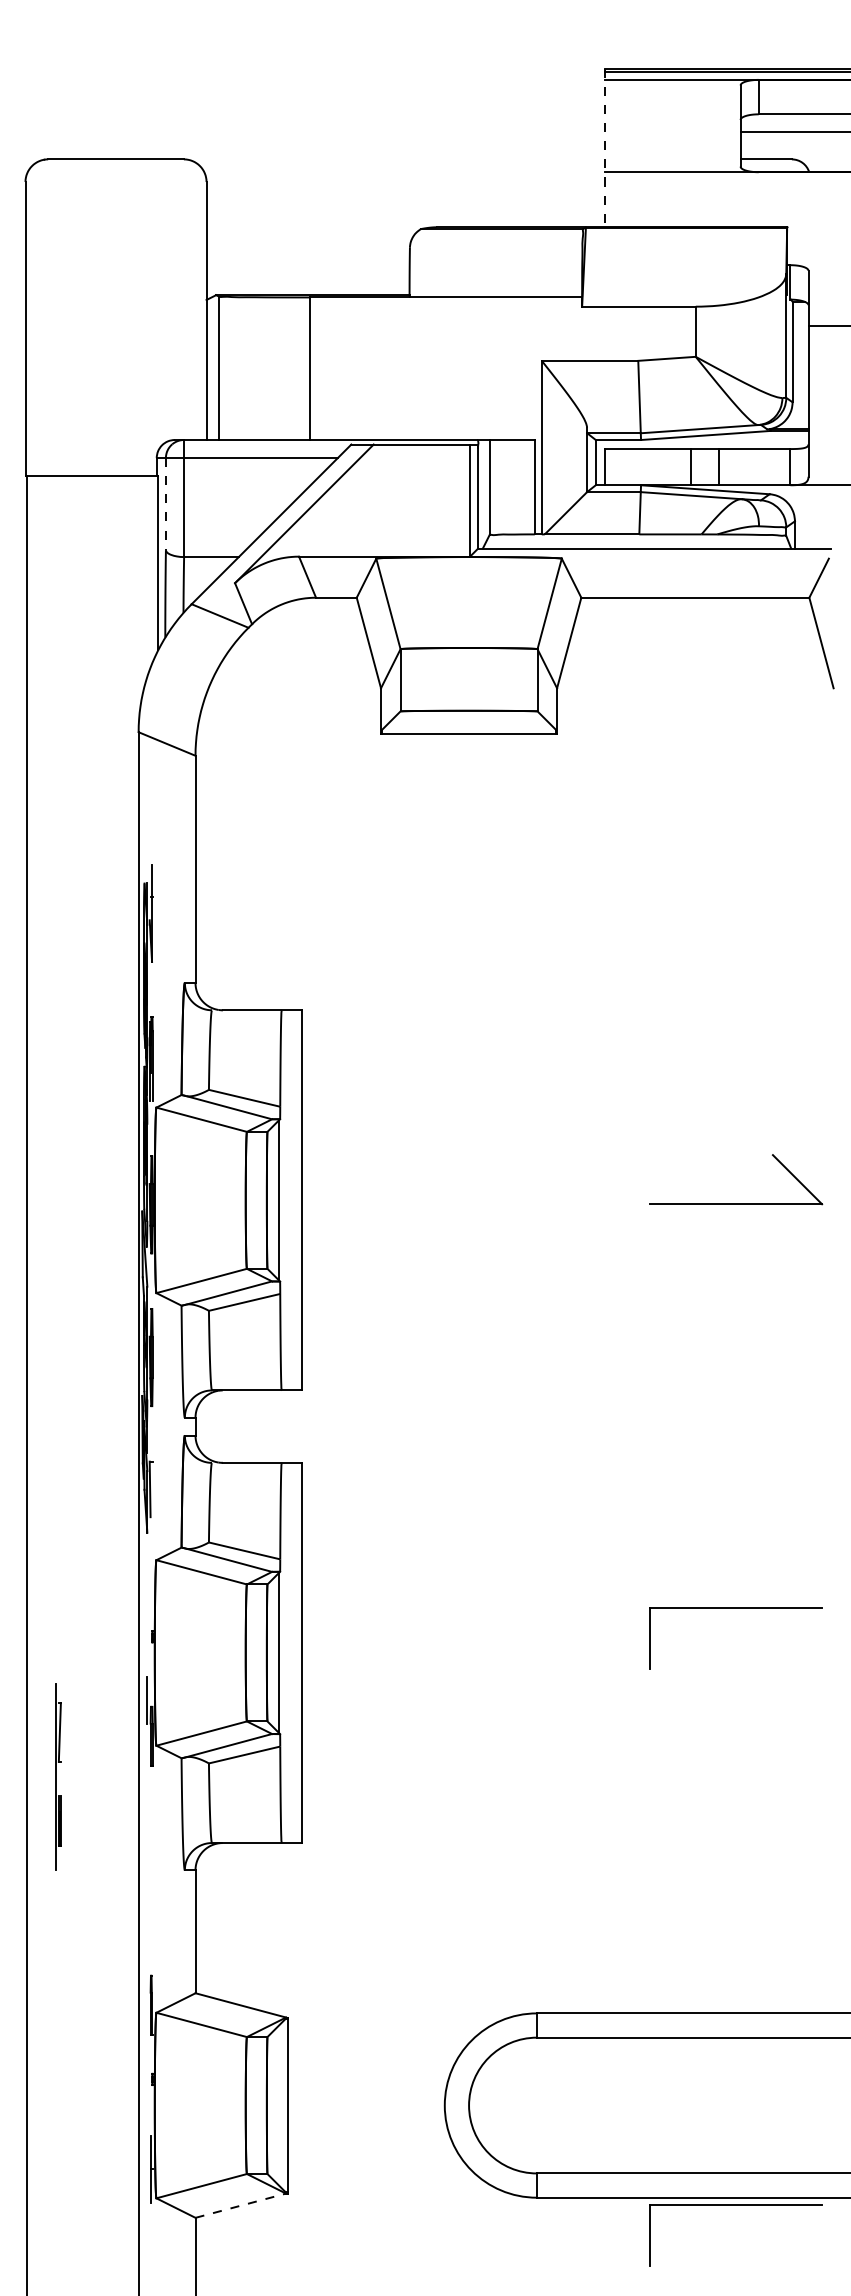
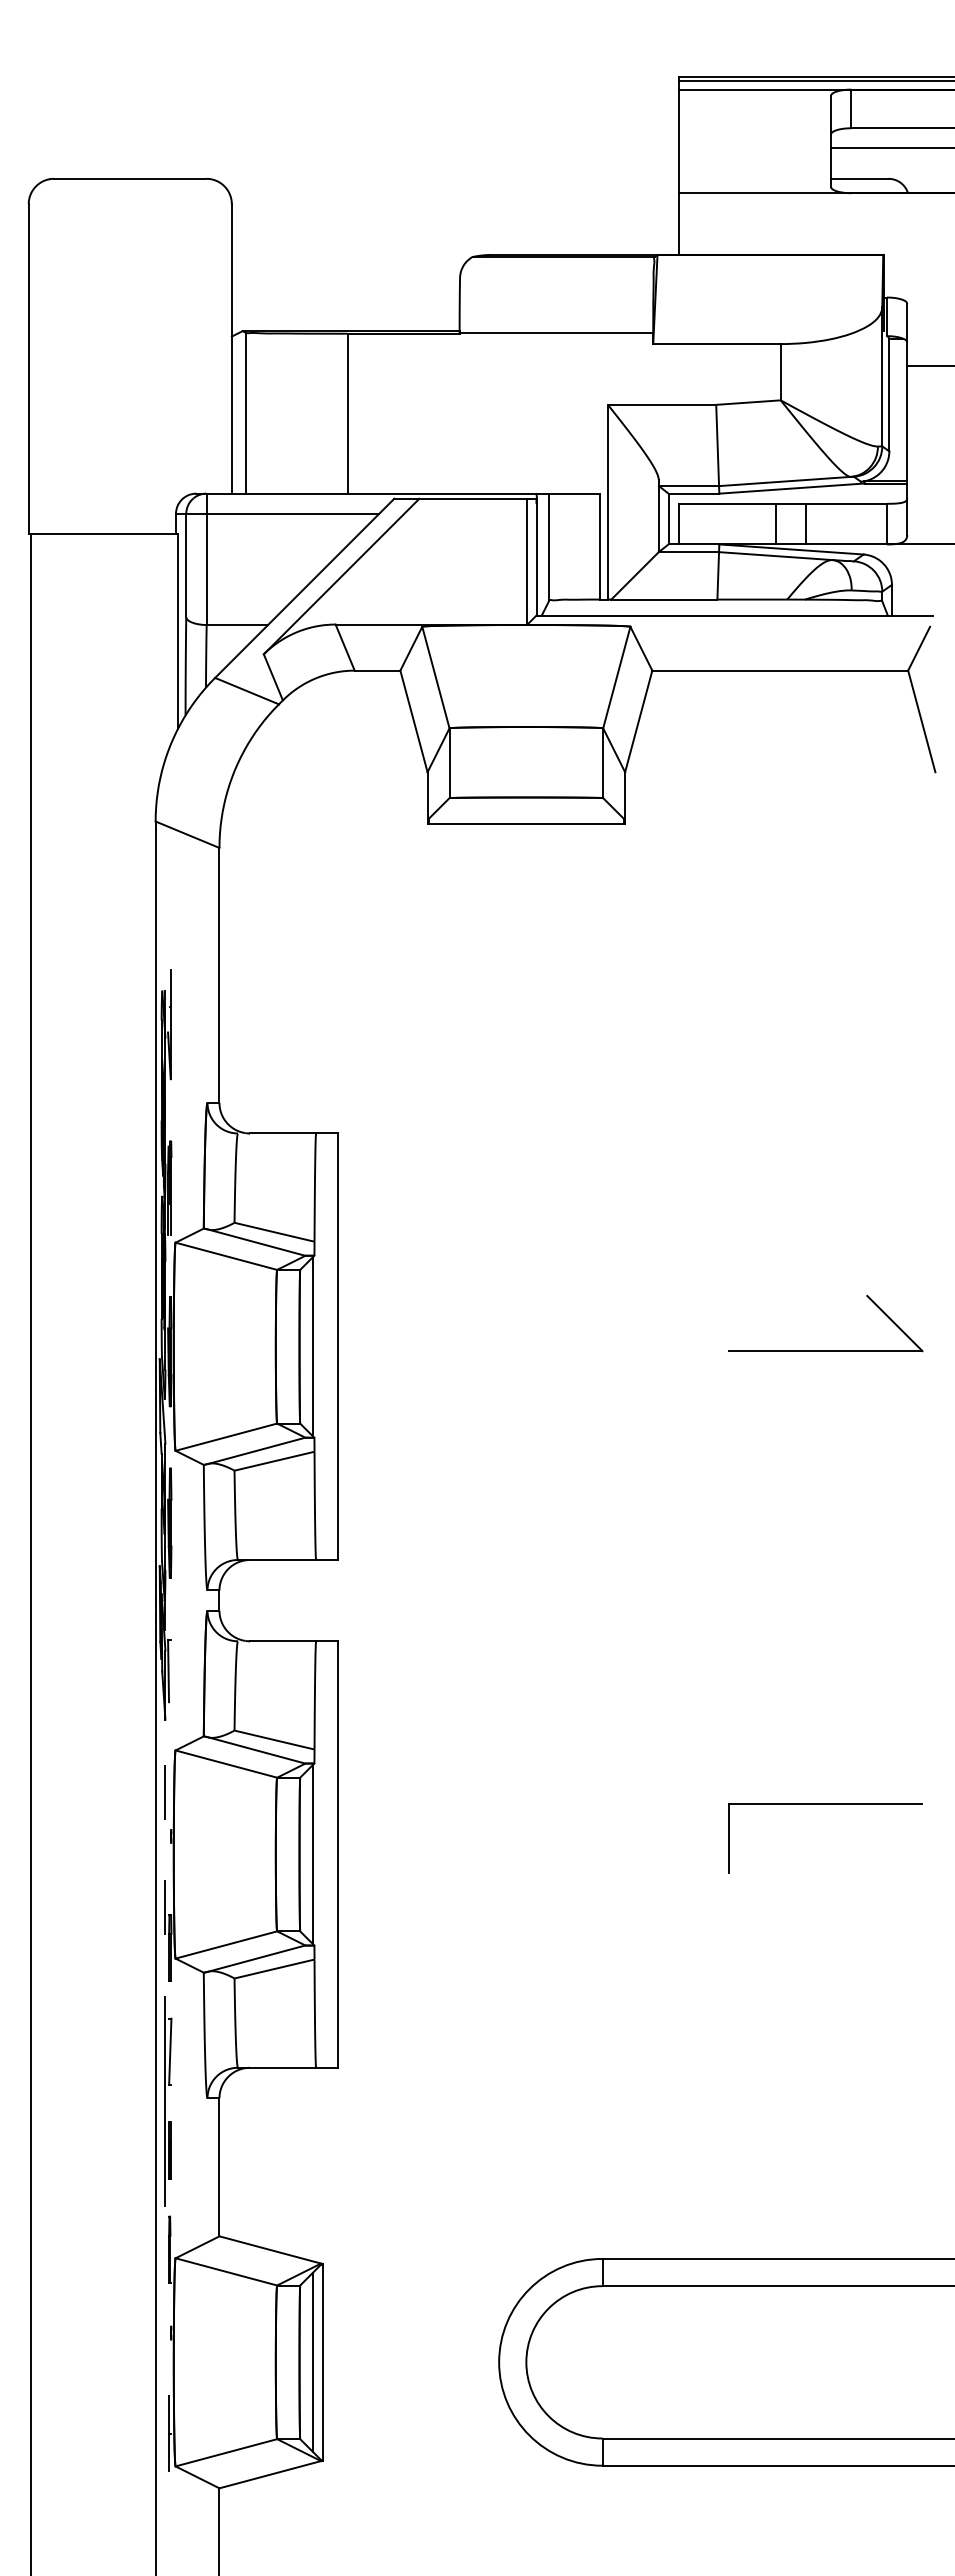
line: (604, 148) -> (678, 166), dashed -> solid
line: (166, 504) -> (186, 565), dashed -> solid
line: (147, 1597) -> (165, 1792), added
part: (58, 1776) -> (168, 2101), moved
line: (279, 2105) -> (313, 2362), added
line: (241, 2205) -> (270, 2474), dashed -> solid
part: (735, 2205) -> (825, 2474), removed

